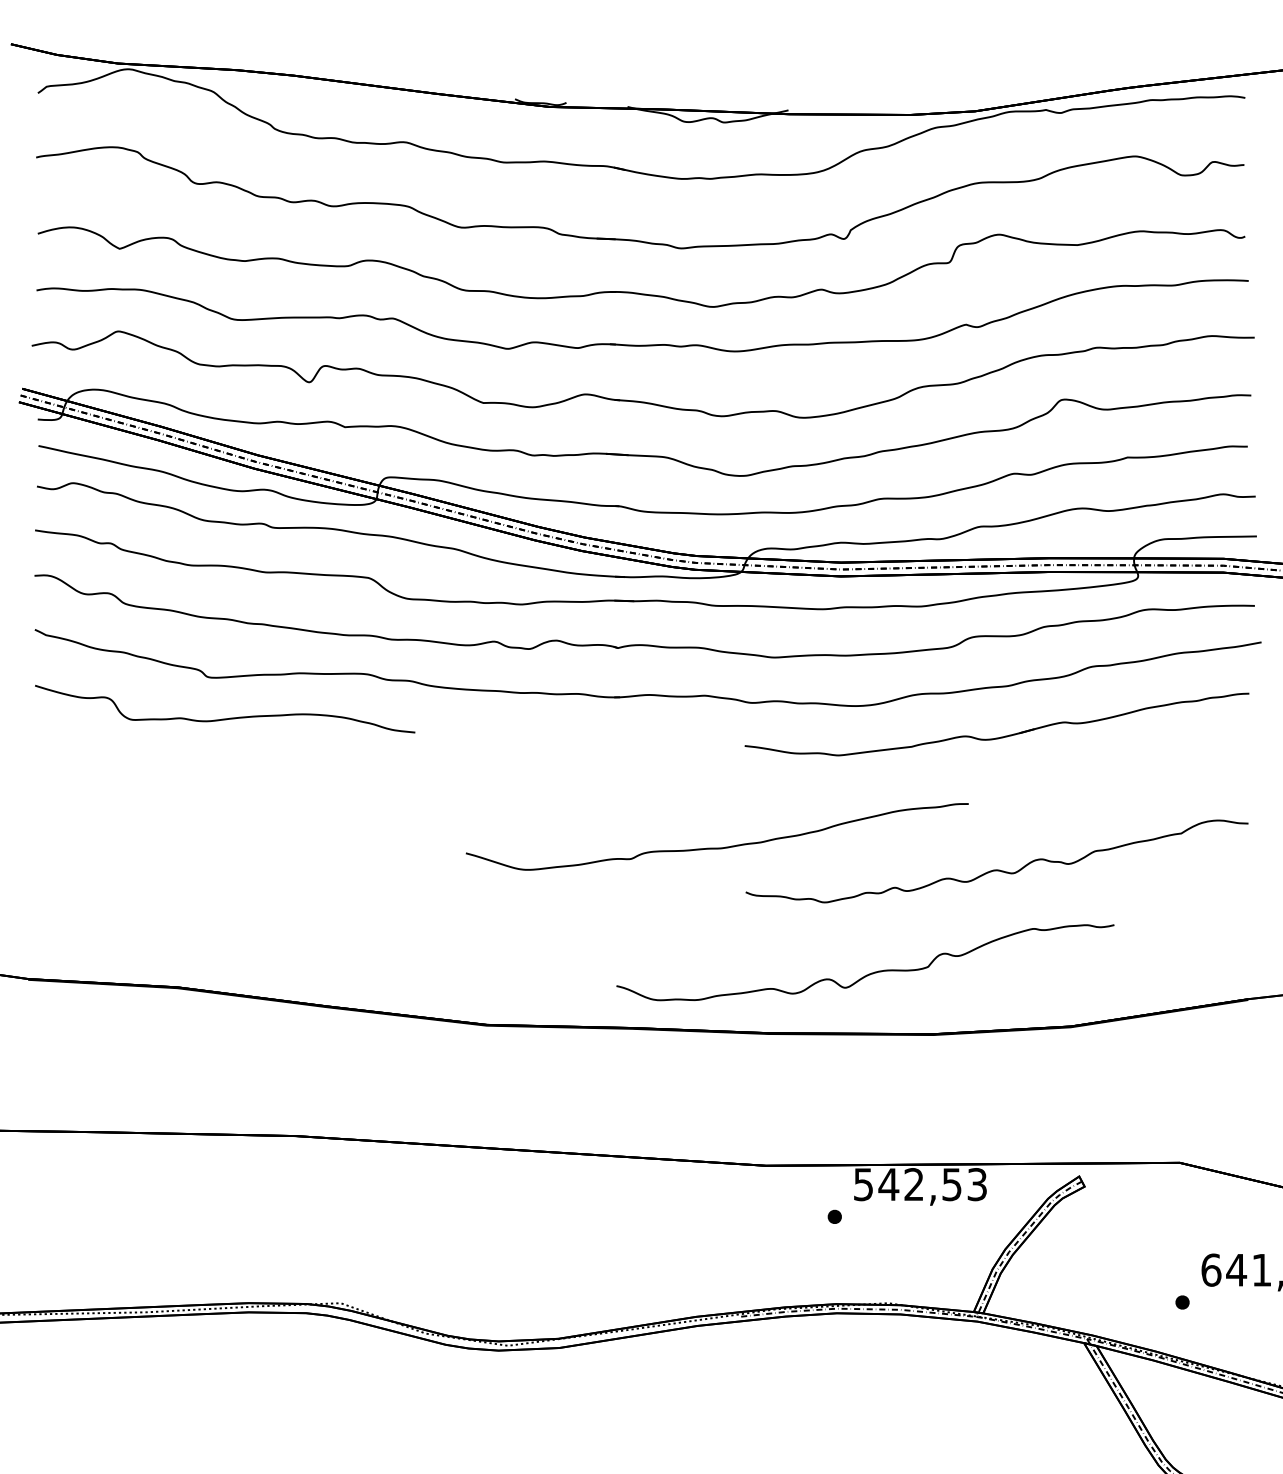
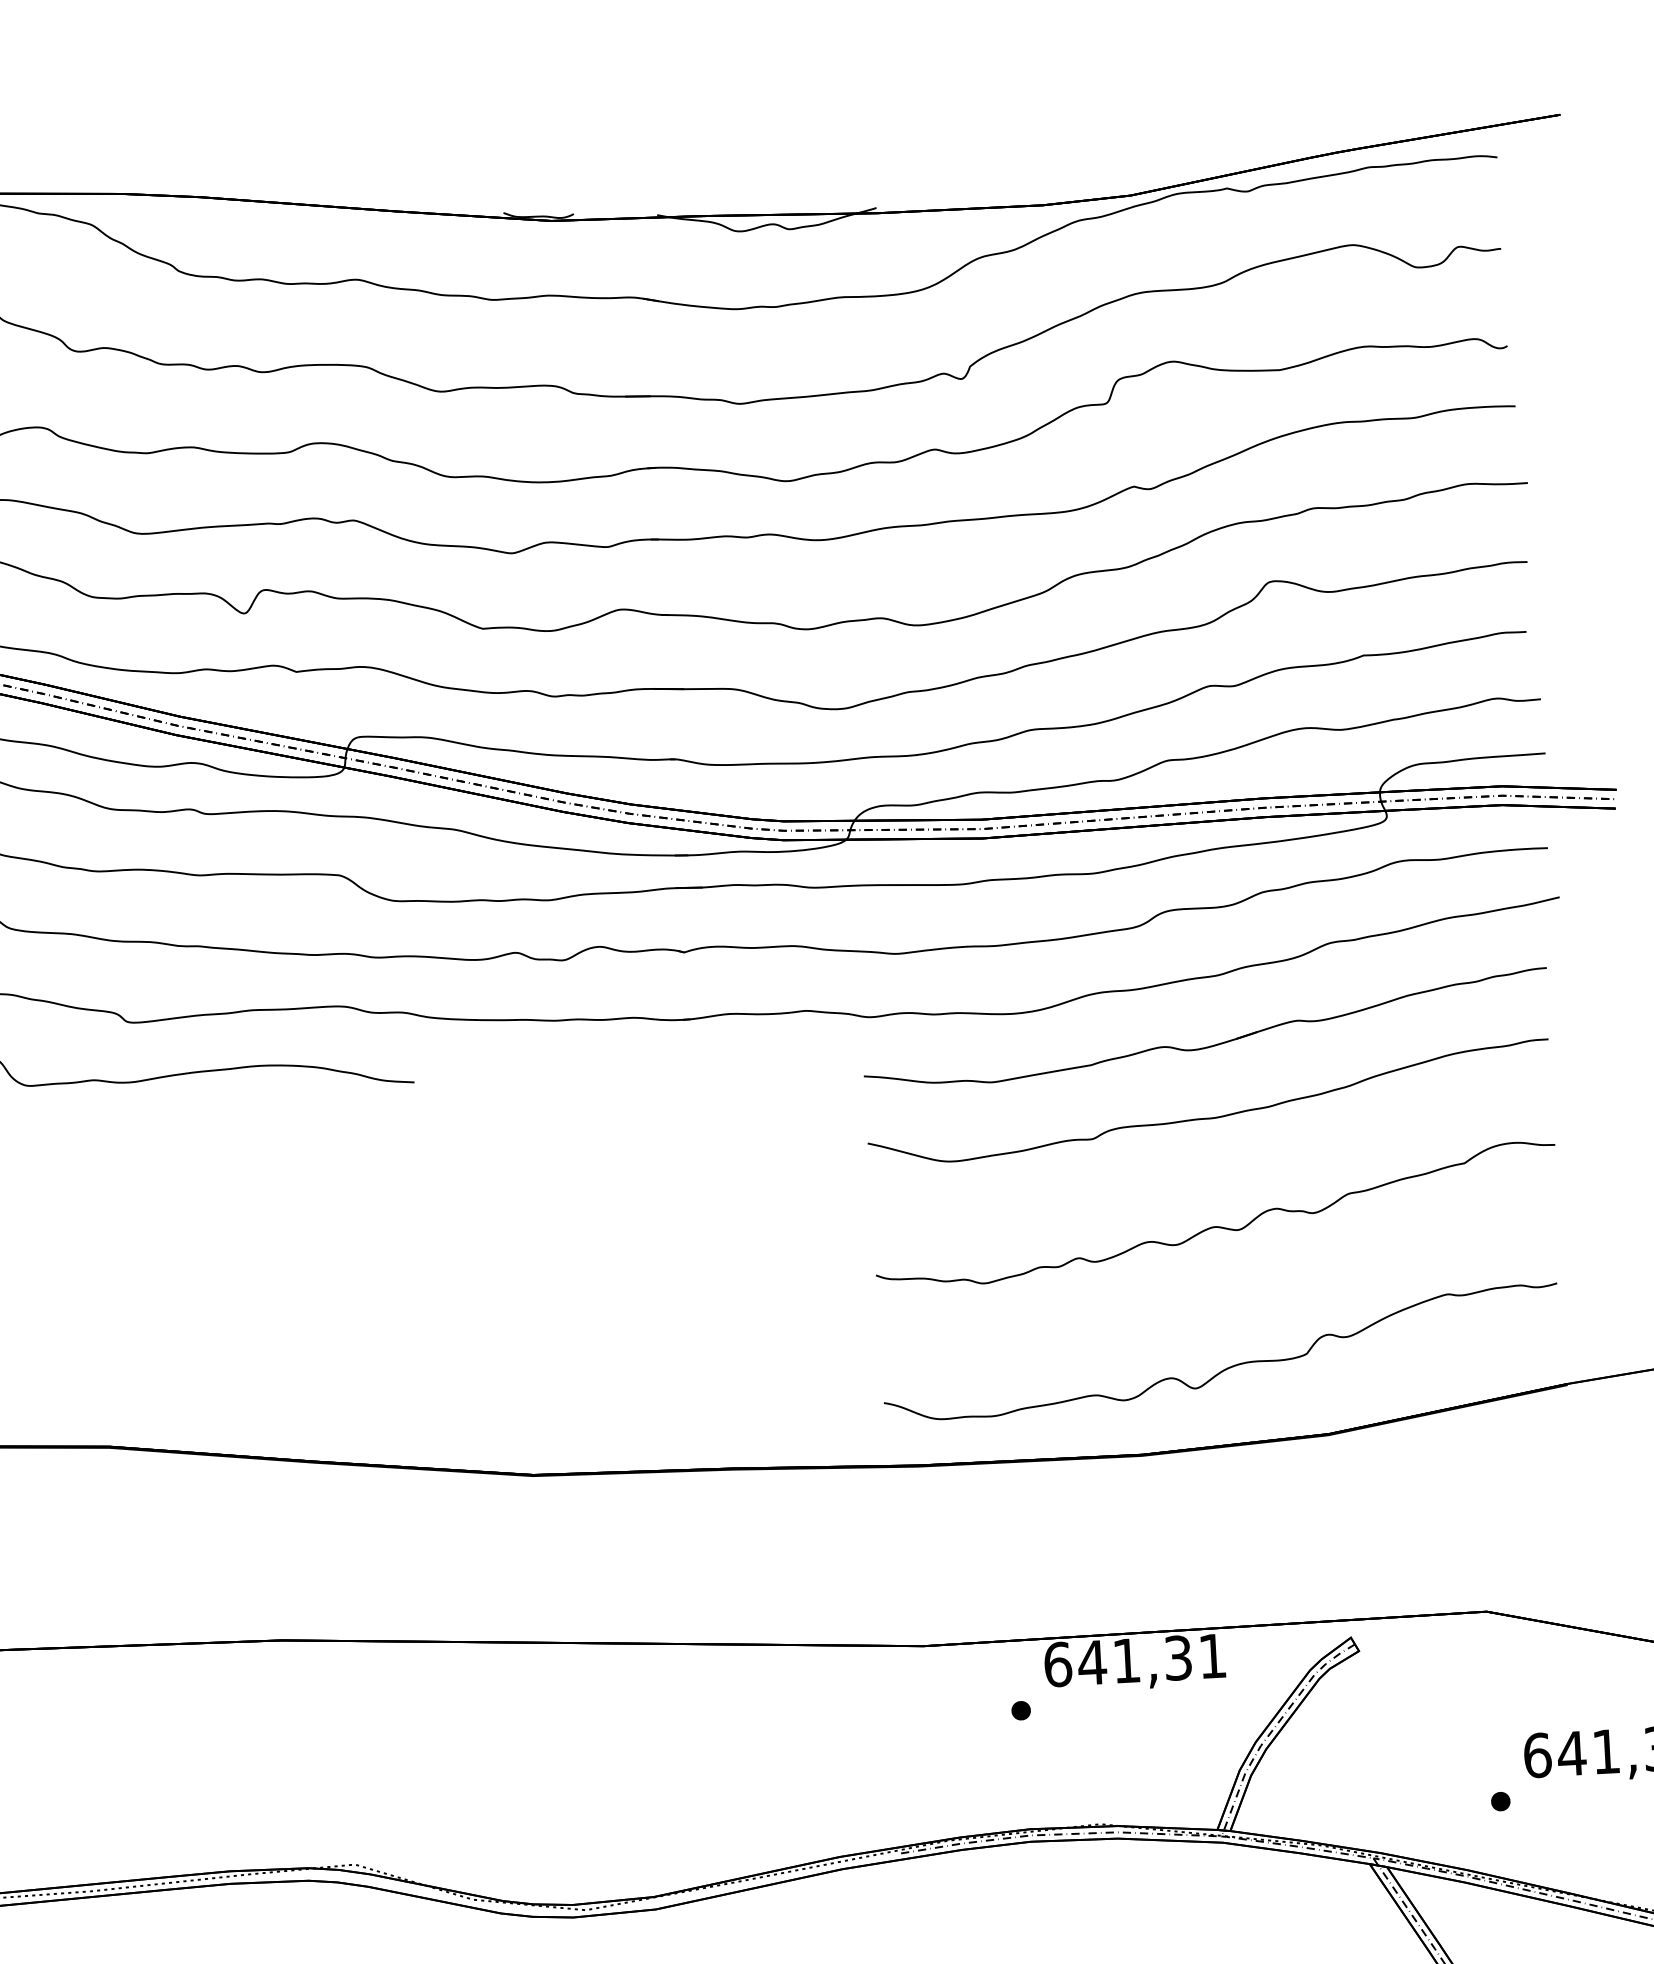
curve: (716, 847) -> (1208, 1117), moved
curve: (871, 972) -> (1230, 1365), moved
text: (919, 1184) -> (1134, 1660), 542,53 -> 641,31

